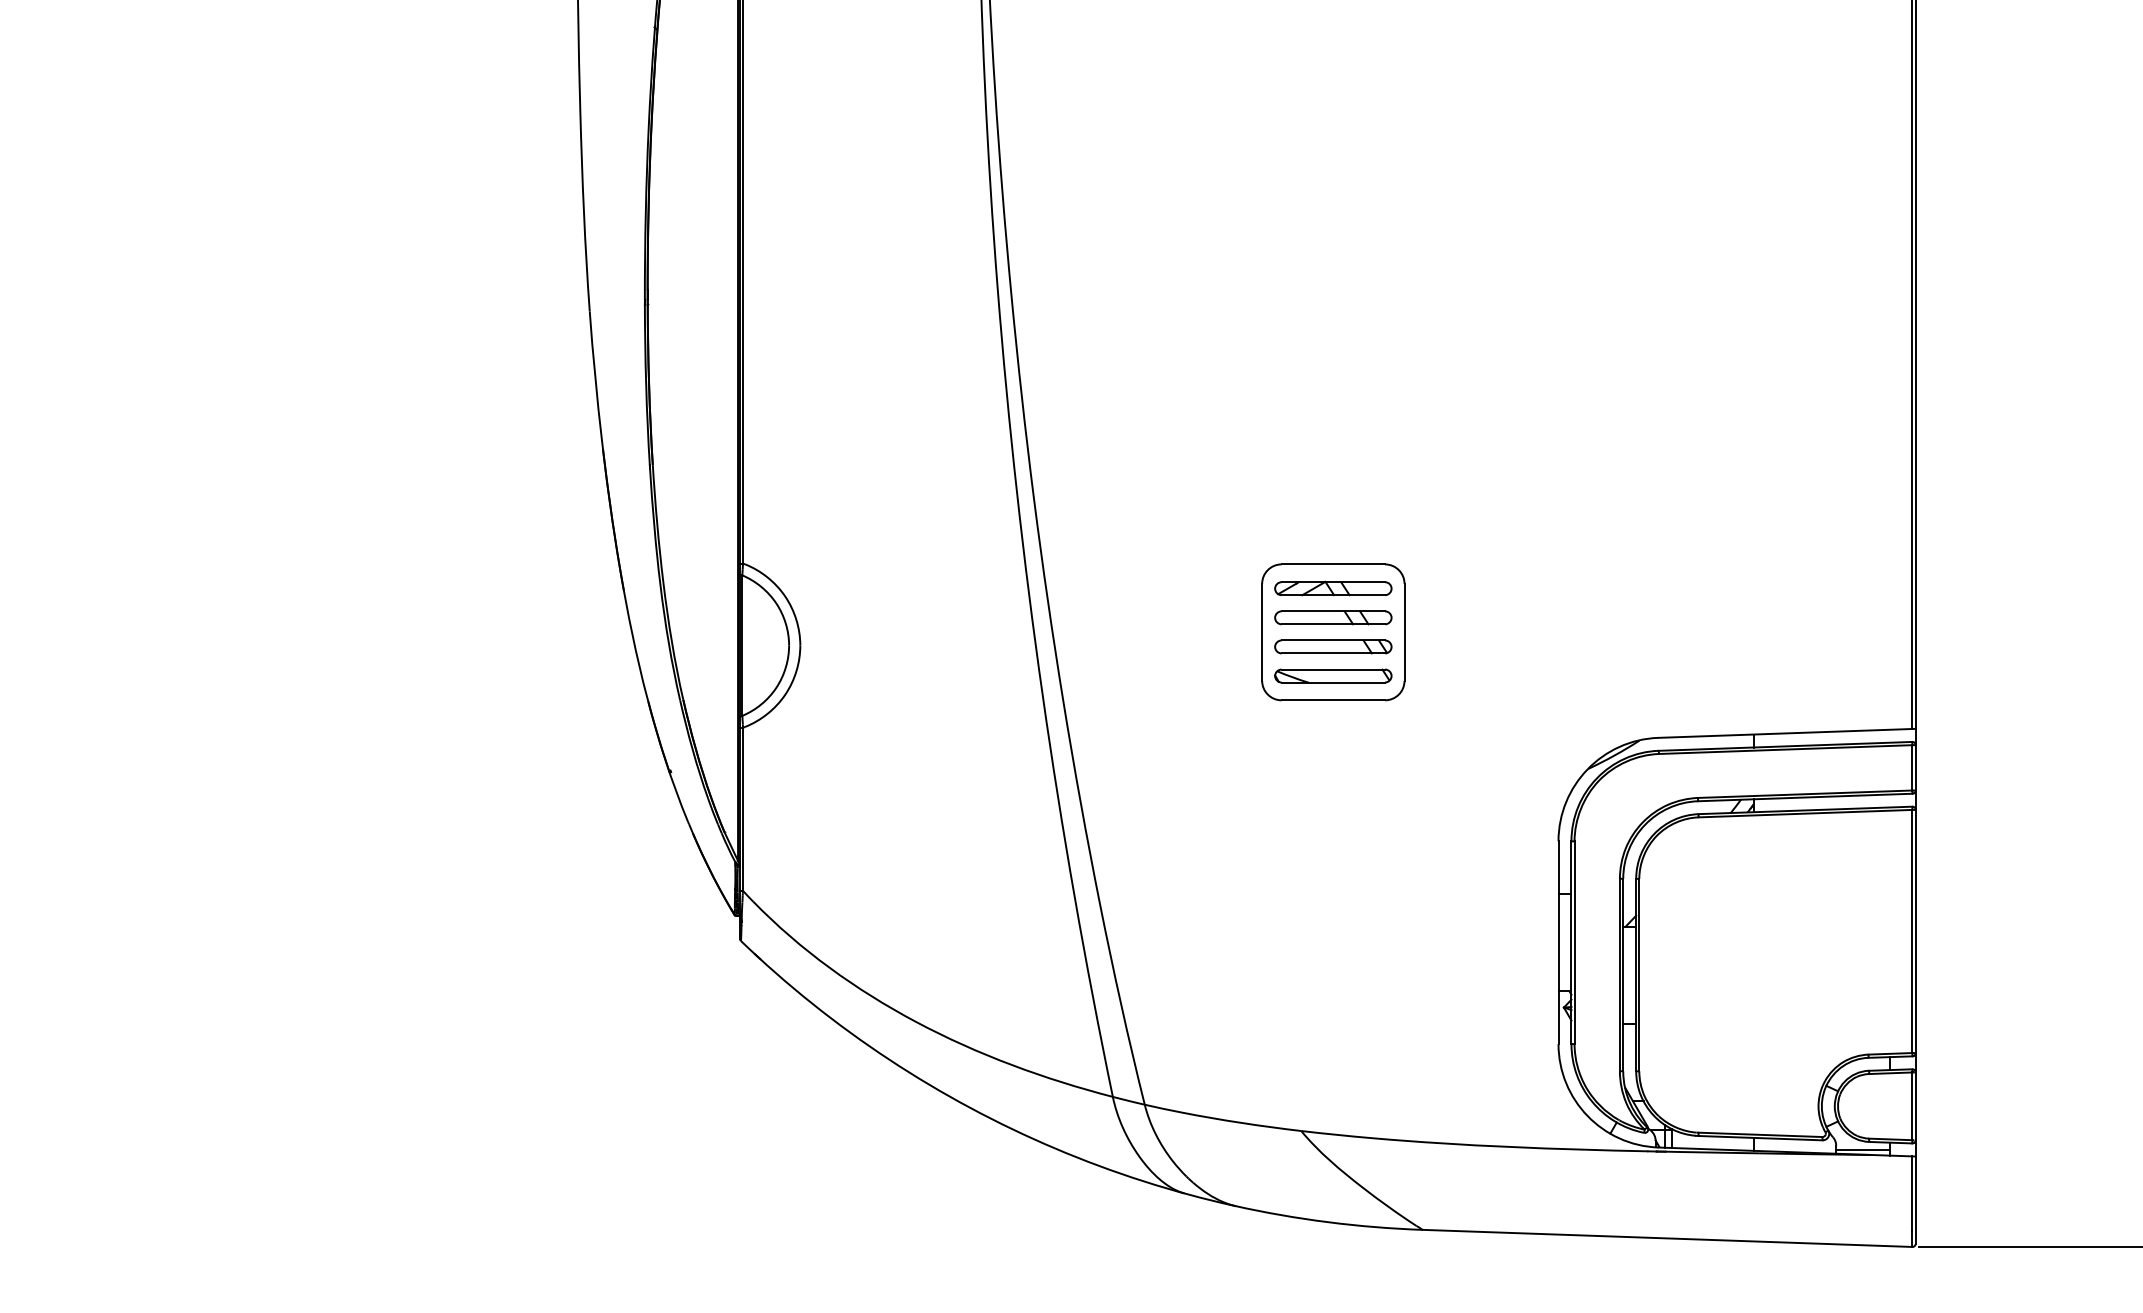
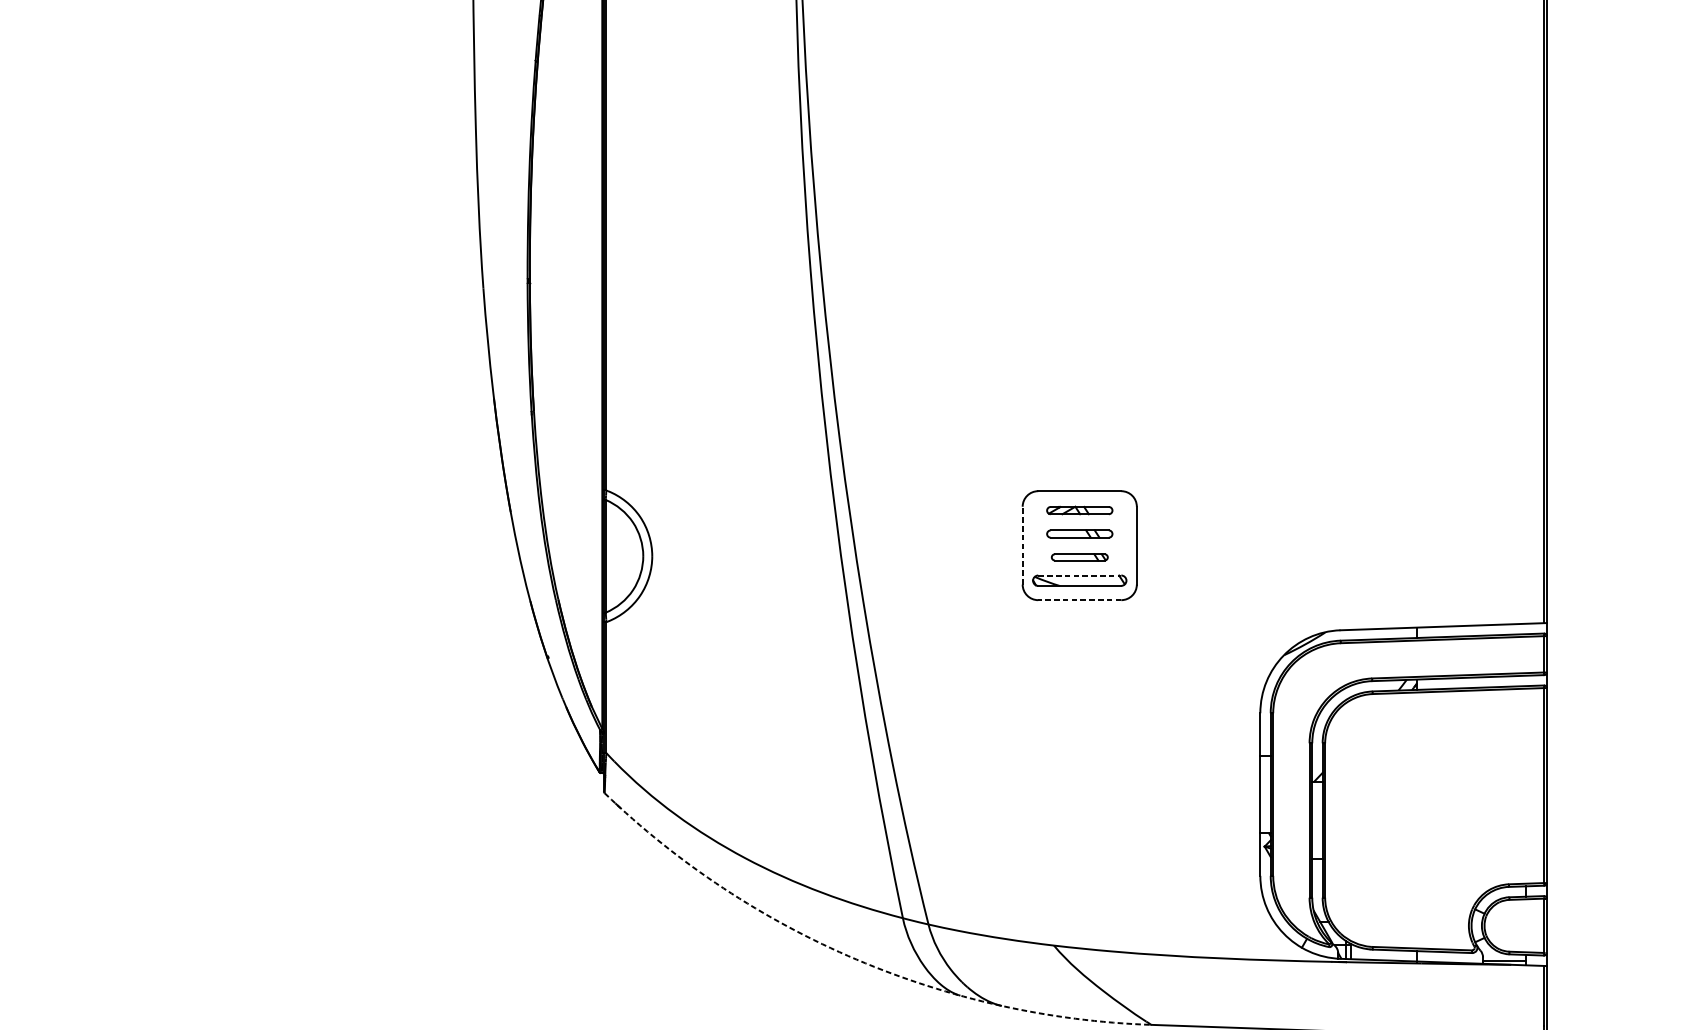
part: (1333, 588) -> (1079, 510), size x0.7
part: (1333, 617) -> (1079, 533), size x0.7
line: (1262, 632) -> (1022, 545), solid -> dashed
part: (1333, 646) -> (1079, 557), size x0.6
line: (1333, 669) -> (1079, 575), solid -> dashed
line: (1333, 700) -> (1079, 600), solid -> dashed
arc: (1055, 1148) -> (856, 959), solid -> dashed

